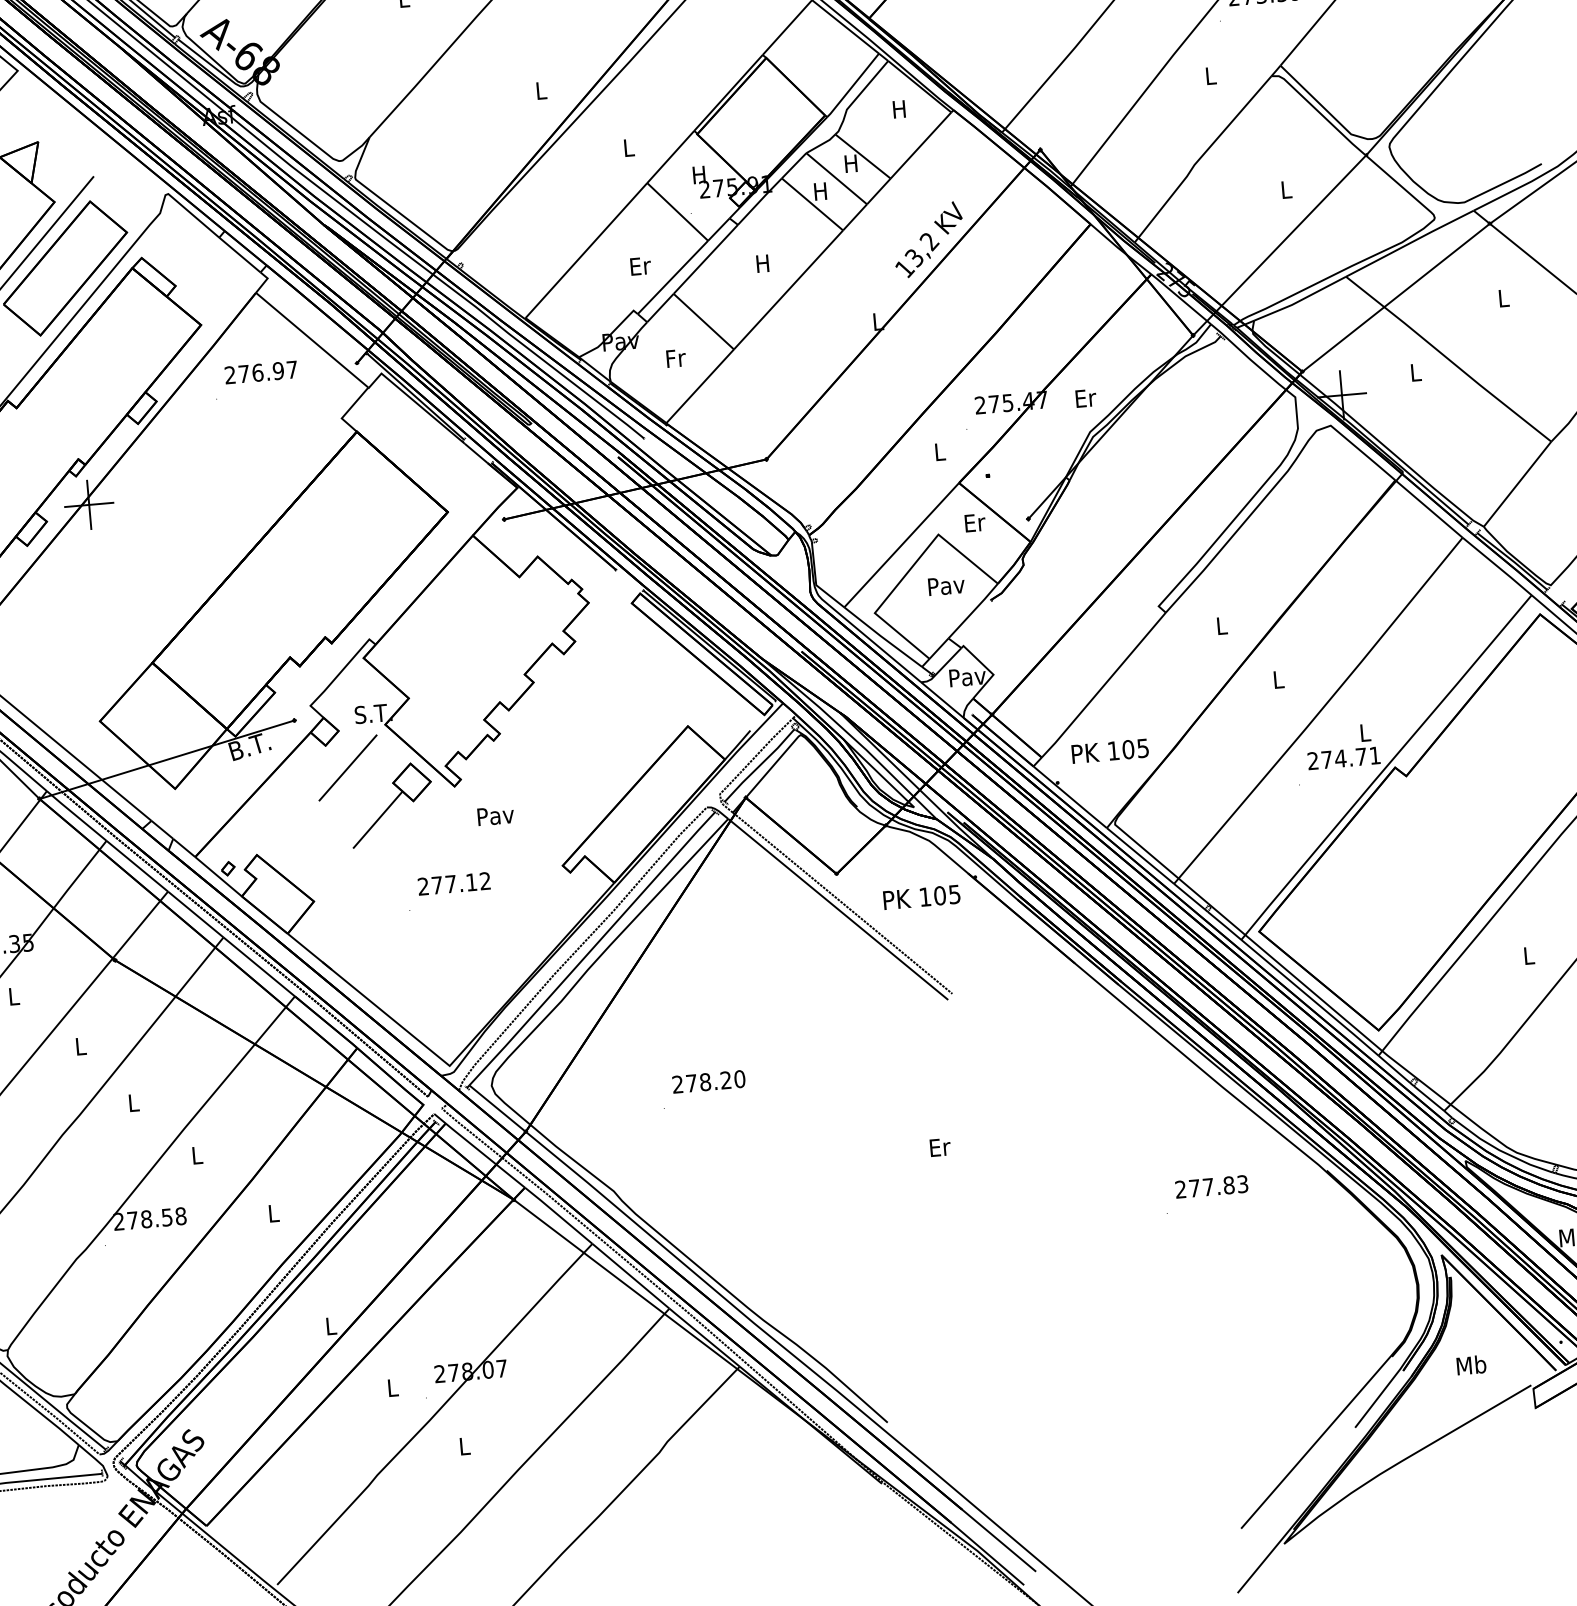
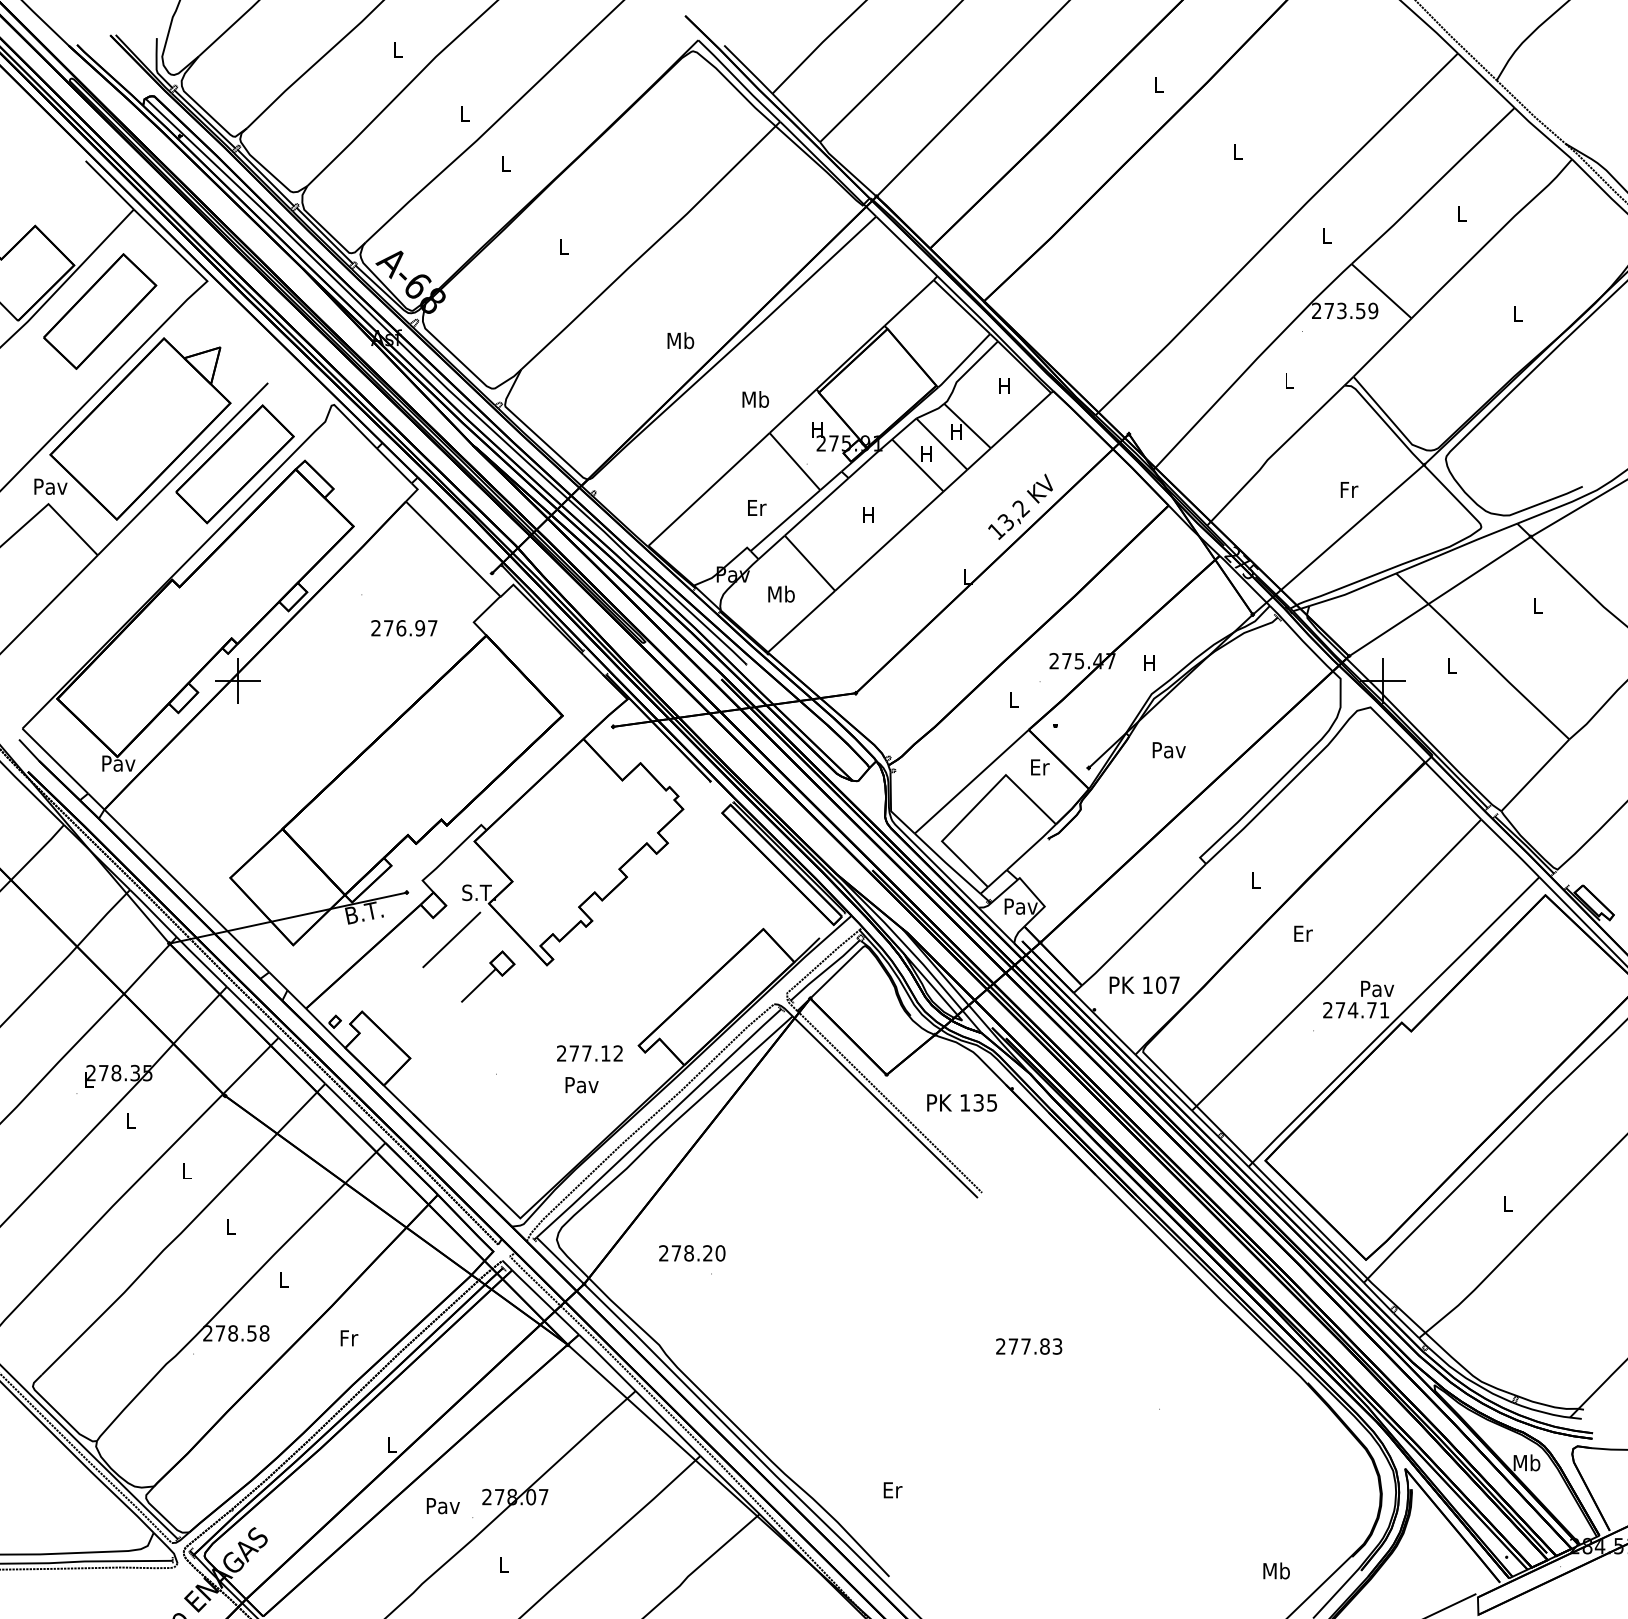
text: (540, 90) -> (680, 340), L -> Mb
text: (628, 147) -> (755, 399), L -> Mb
text: (1286, 189) -> (1349, 489), L -> Fr
text: (675, 357) -> (781, 593), Fr -> Mb
text: (261, 372) -> (404, 628), moved
text: (1085, 398) -> (1150, 663), Er -> H
text: (945, 586) -> (1168, 750), moved
text: (1279, 679) -> (1303, 933), L -> Er
text: (1365, 732) -> (1377, 988), L -> Pav
text: (1142, 748) -> (1174, 985), 105 -> 107
part: (390, 804) -> (487, 976), size x0.7
text: (495, 816) -> (581, 1085), moved
text: (453, 883) -> (589, 1053), moved
text: (939, 895) -> (978, 1102), 105 -> 135
text: (709, 1081) -> (692, 1253), moved
text: (939, 1147) -> (892, 1490), moved
text: (1212, 1186) -> (1029, 1346), moved
text: (274, 1213) -> (349, 1338), L -> Fr
text: (1471, 1364) -> (1276, 1570), moved
text: (392, 1388) -> (442, 1506), L -> Pav

